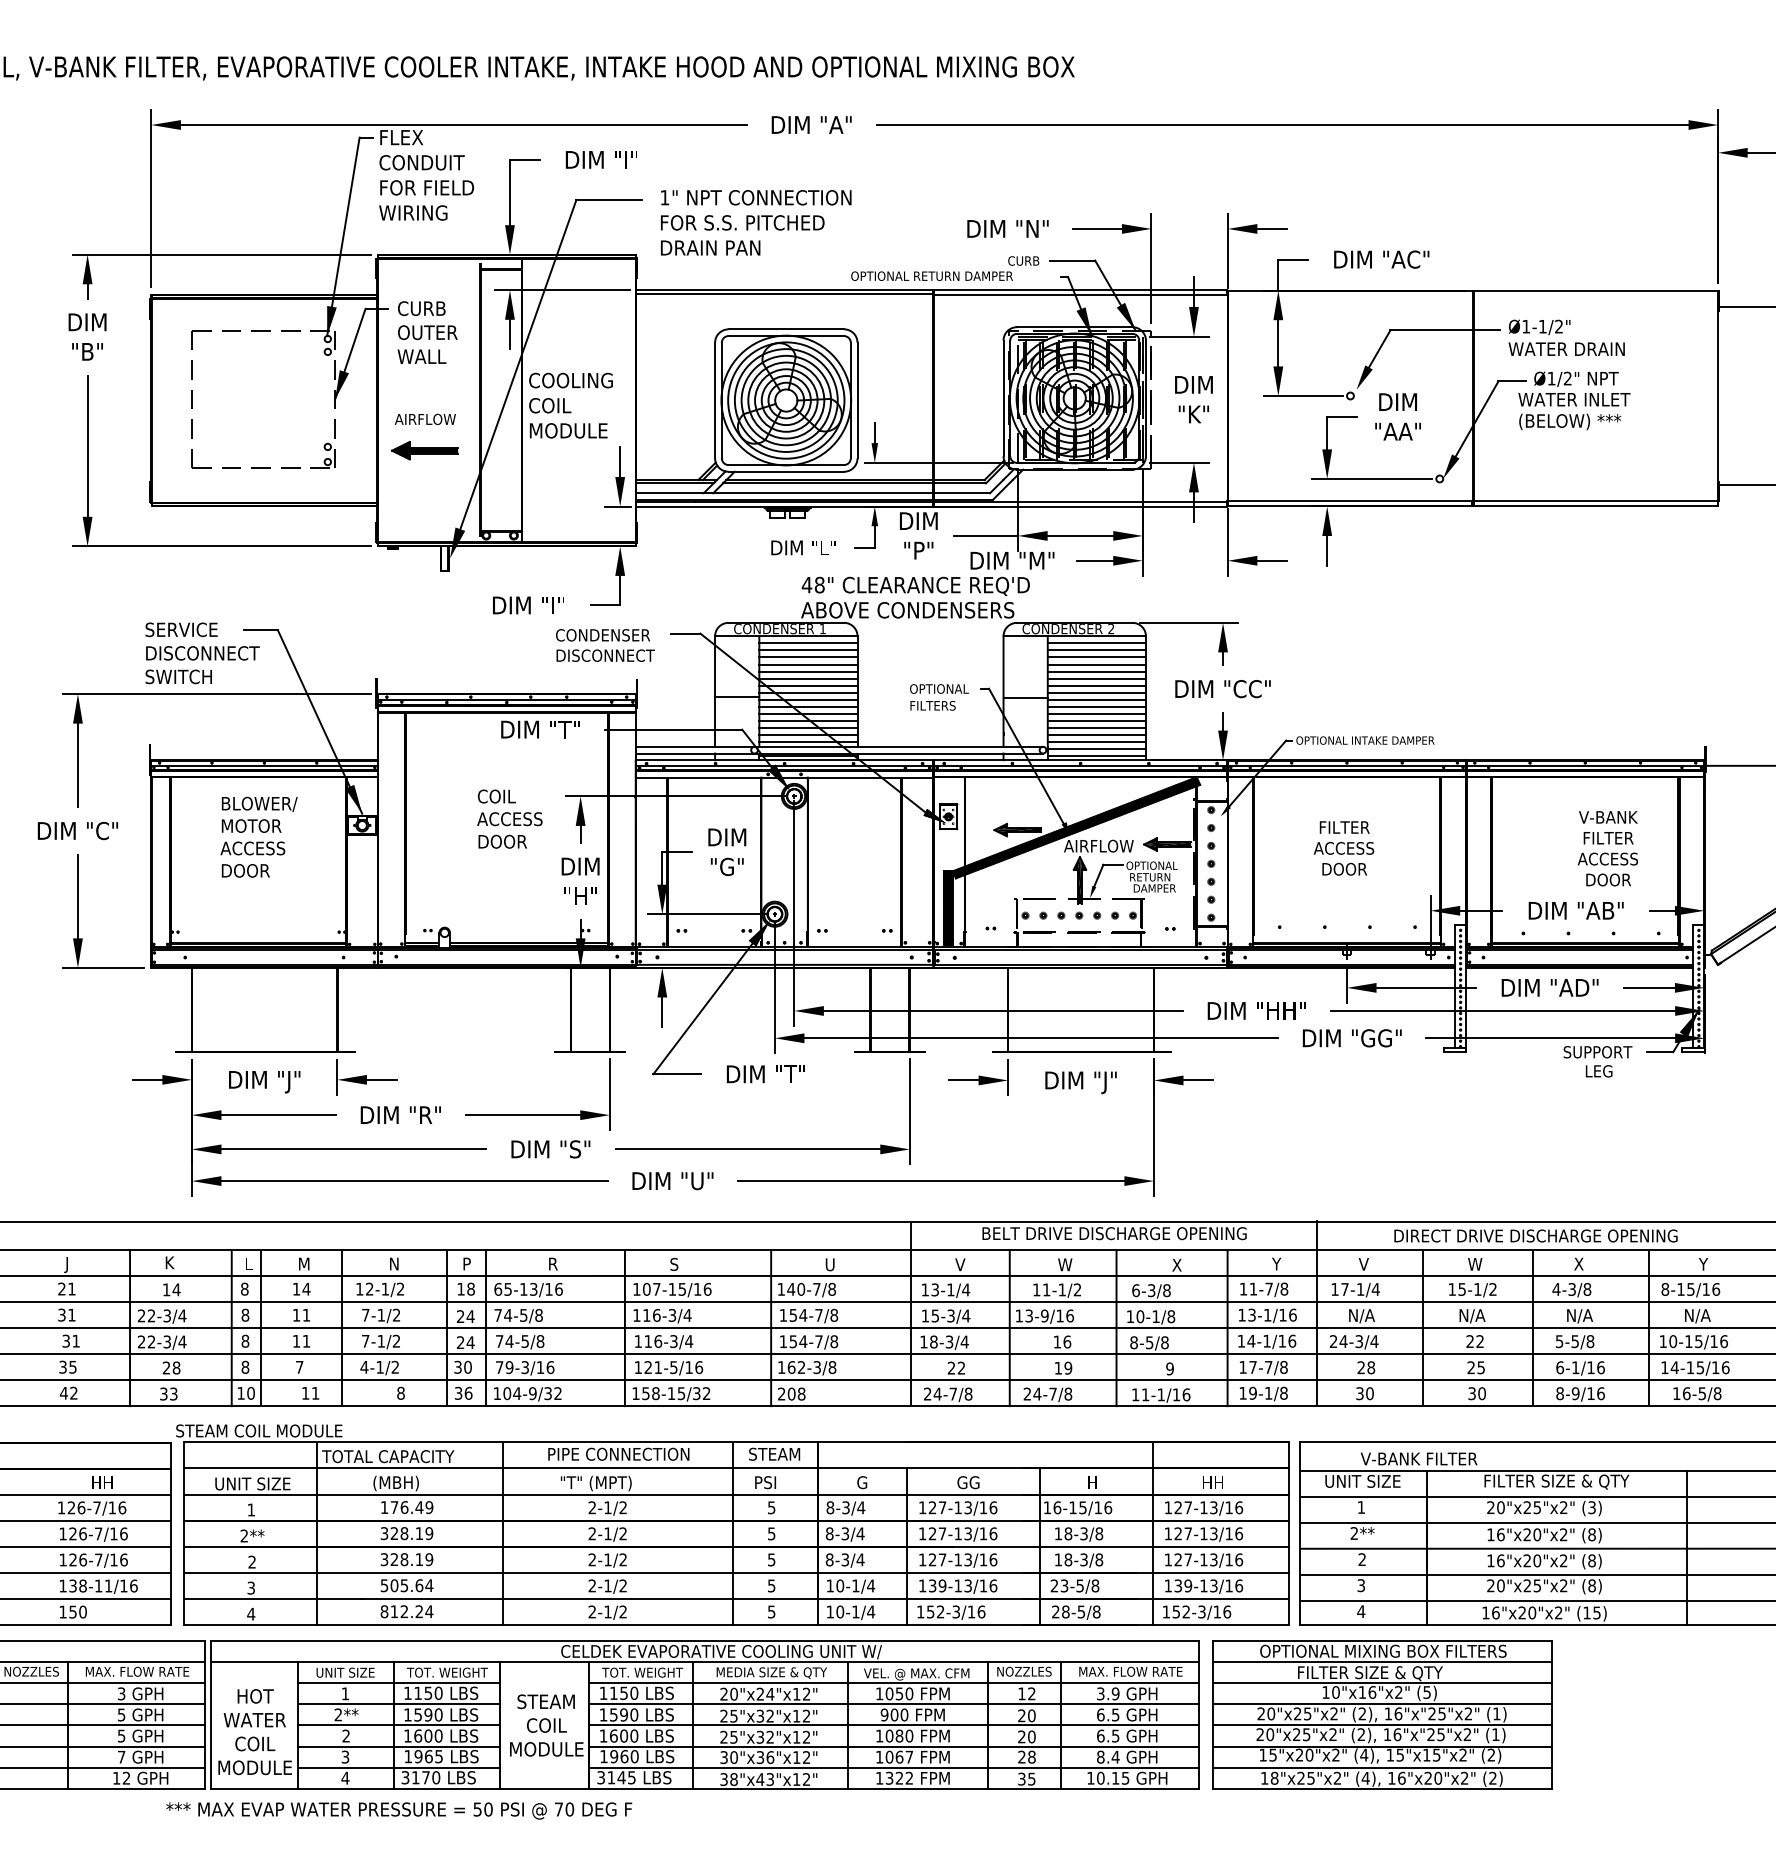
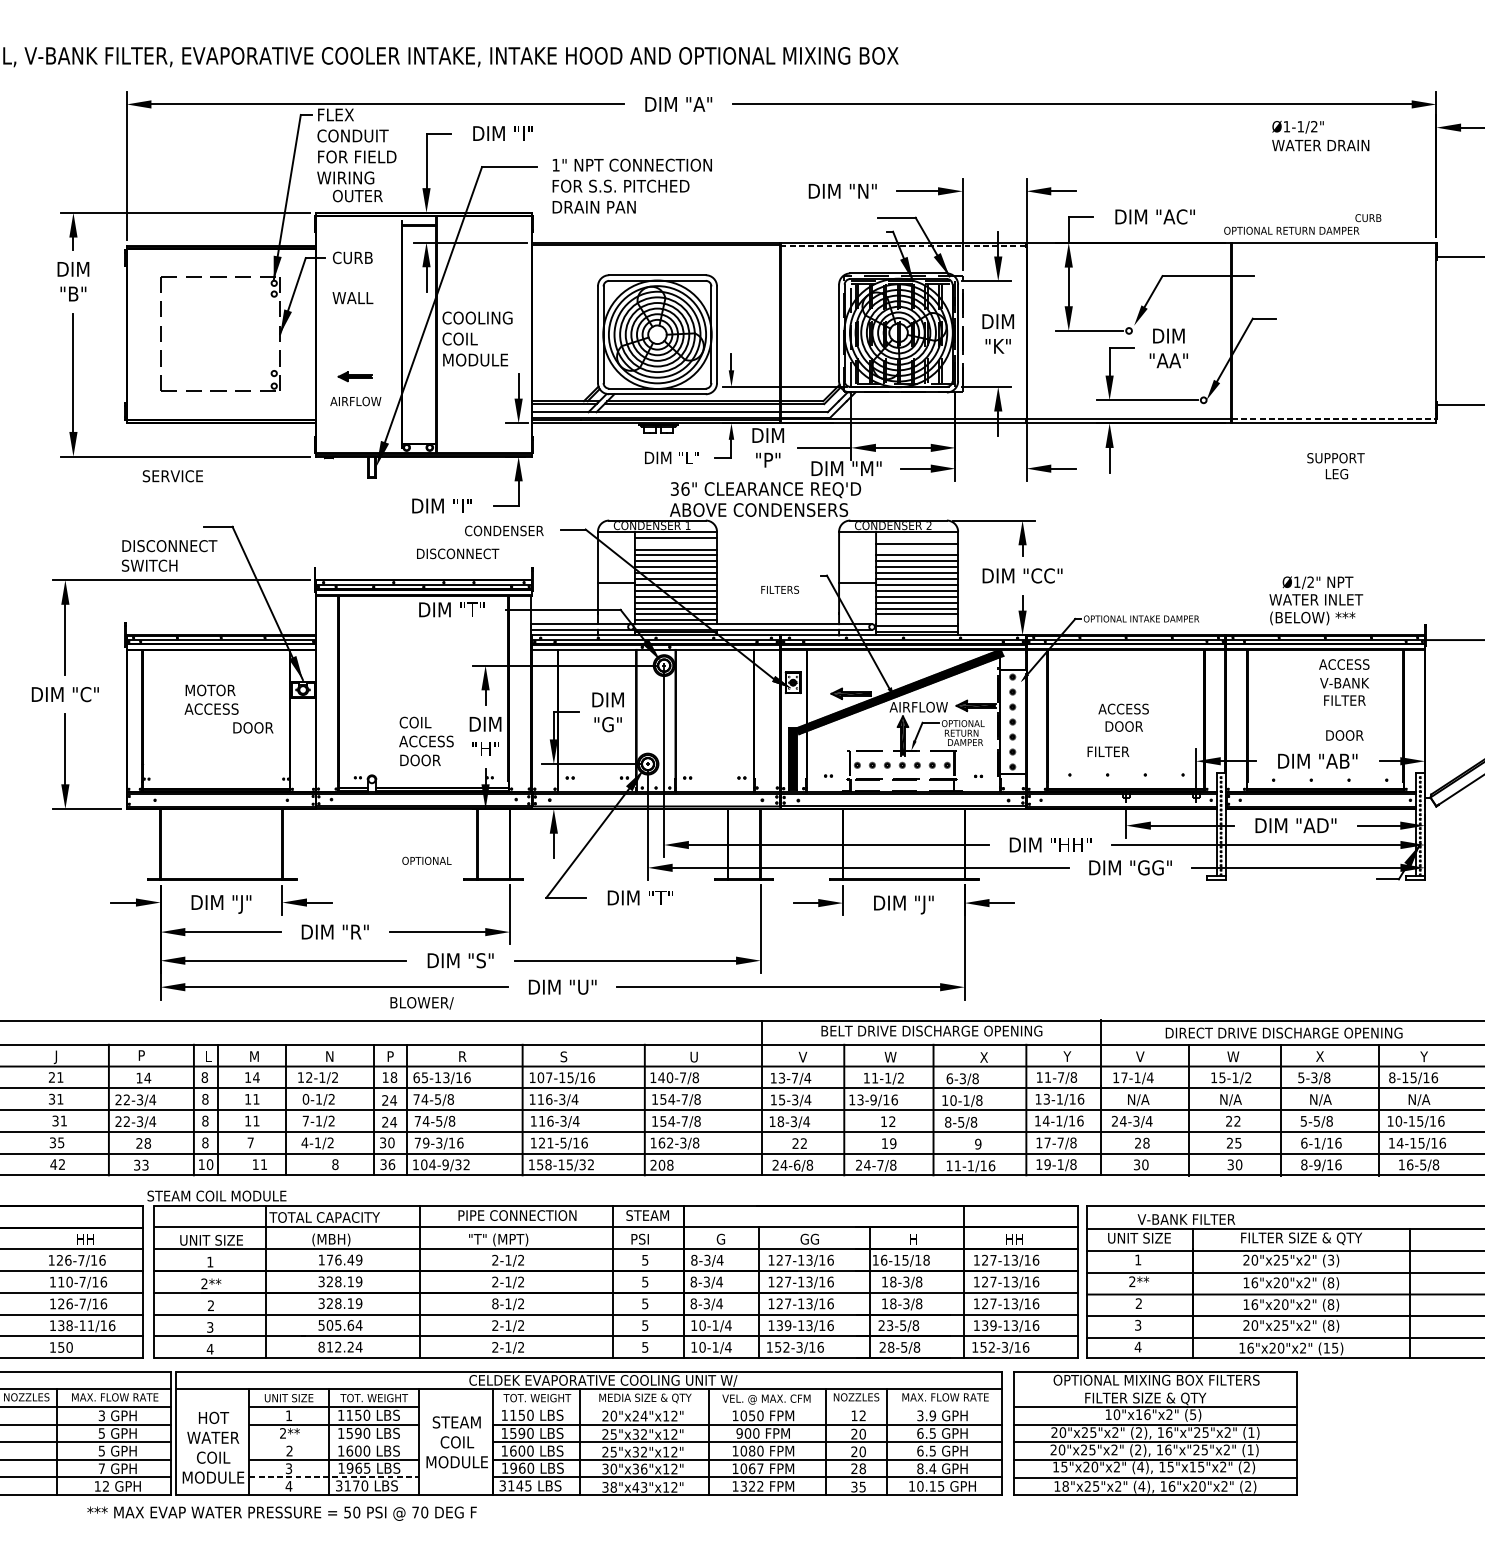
text: (945, 268) -> (1302, 224), moved
line: (1080, 294) -> (903, 246), solid -> dashed
text: (427, 332) -> (357, 195), moved
text: (1566, 337) -> (1320, 135), moved
text: (1574, 400) -> (1316, 600), moved
text: (424, 418) -> (355, 400), moved
part: (424, 450) -> (355, 376), size x0.6
line: (1596, 501) -> (1334, 419), solid -> dashed
text: (812, 584) -> (679, 488), 48" -> 36"
text: (181, 629) -> (172, 475), moved
line: (1096, 643) -> (916, 537), removed
line: (808, 650) -> (676, 543), removed
text: (605, 655) -> (457, 553), moved
line: (1096, 657) -> (916, 549), removed
text: (939, 688) -> (426, 860), moved
line: (1096, 742) -> (916, 620), removed
text: (259, 803) -> (421, 1002), moved
text: (509, 818) -> (426, 740), moved
text: (1344, 827) -> (1108, 751), moved
text: (1607, 858) -> (1343, 664), moved
text: (245, 870) -> (253, 727), moved
text: (1597, 1061) -> (1335, 465), moved
text: (170, 1262) -> (142, 1055), K -> P
text: (950, 1289) -> (794, 1077), 13-1/4 -> 13-7/4
text: (1556, 1289) -> (1301, 1077), 4-3/8 -> 5-3/8
text: (365, 1314) -> (305, 1098), 7-1/2 -> 0-1/2
text: (1067, 1341) -> (892, 1121), 16 -> 12
text: (953, 1393) -> (797, 1164), 24-7/8 -> 24-6/8
text: (1108, 1507) -> (926, 1260), 16-15/16 -> 16-15/18
text: (77, 1533) -> (65, 1281), 126-7/16 -> 110-7/16
text: (592, 1559) -> (495, 1303), 2-1/2 -> 8-1/2
line: (1382, 1662) -> (1155, 1389), removed
line: (893, 1683) -> (747, 1407), removed
line: (399, 1725) -> (334, 1442), removed
line: (399, 1767) -> (334, 1477), solid -> dashed
text: (399, 1810) -> (282, 1513), moved

